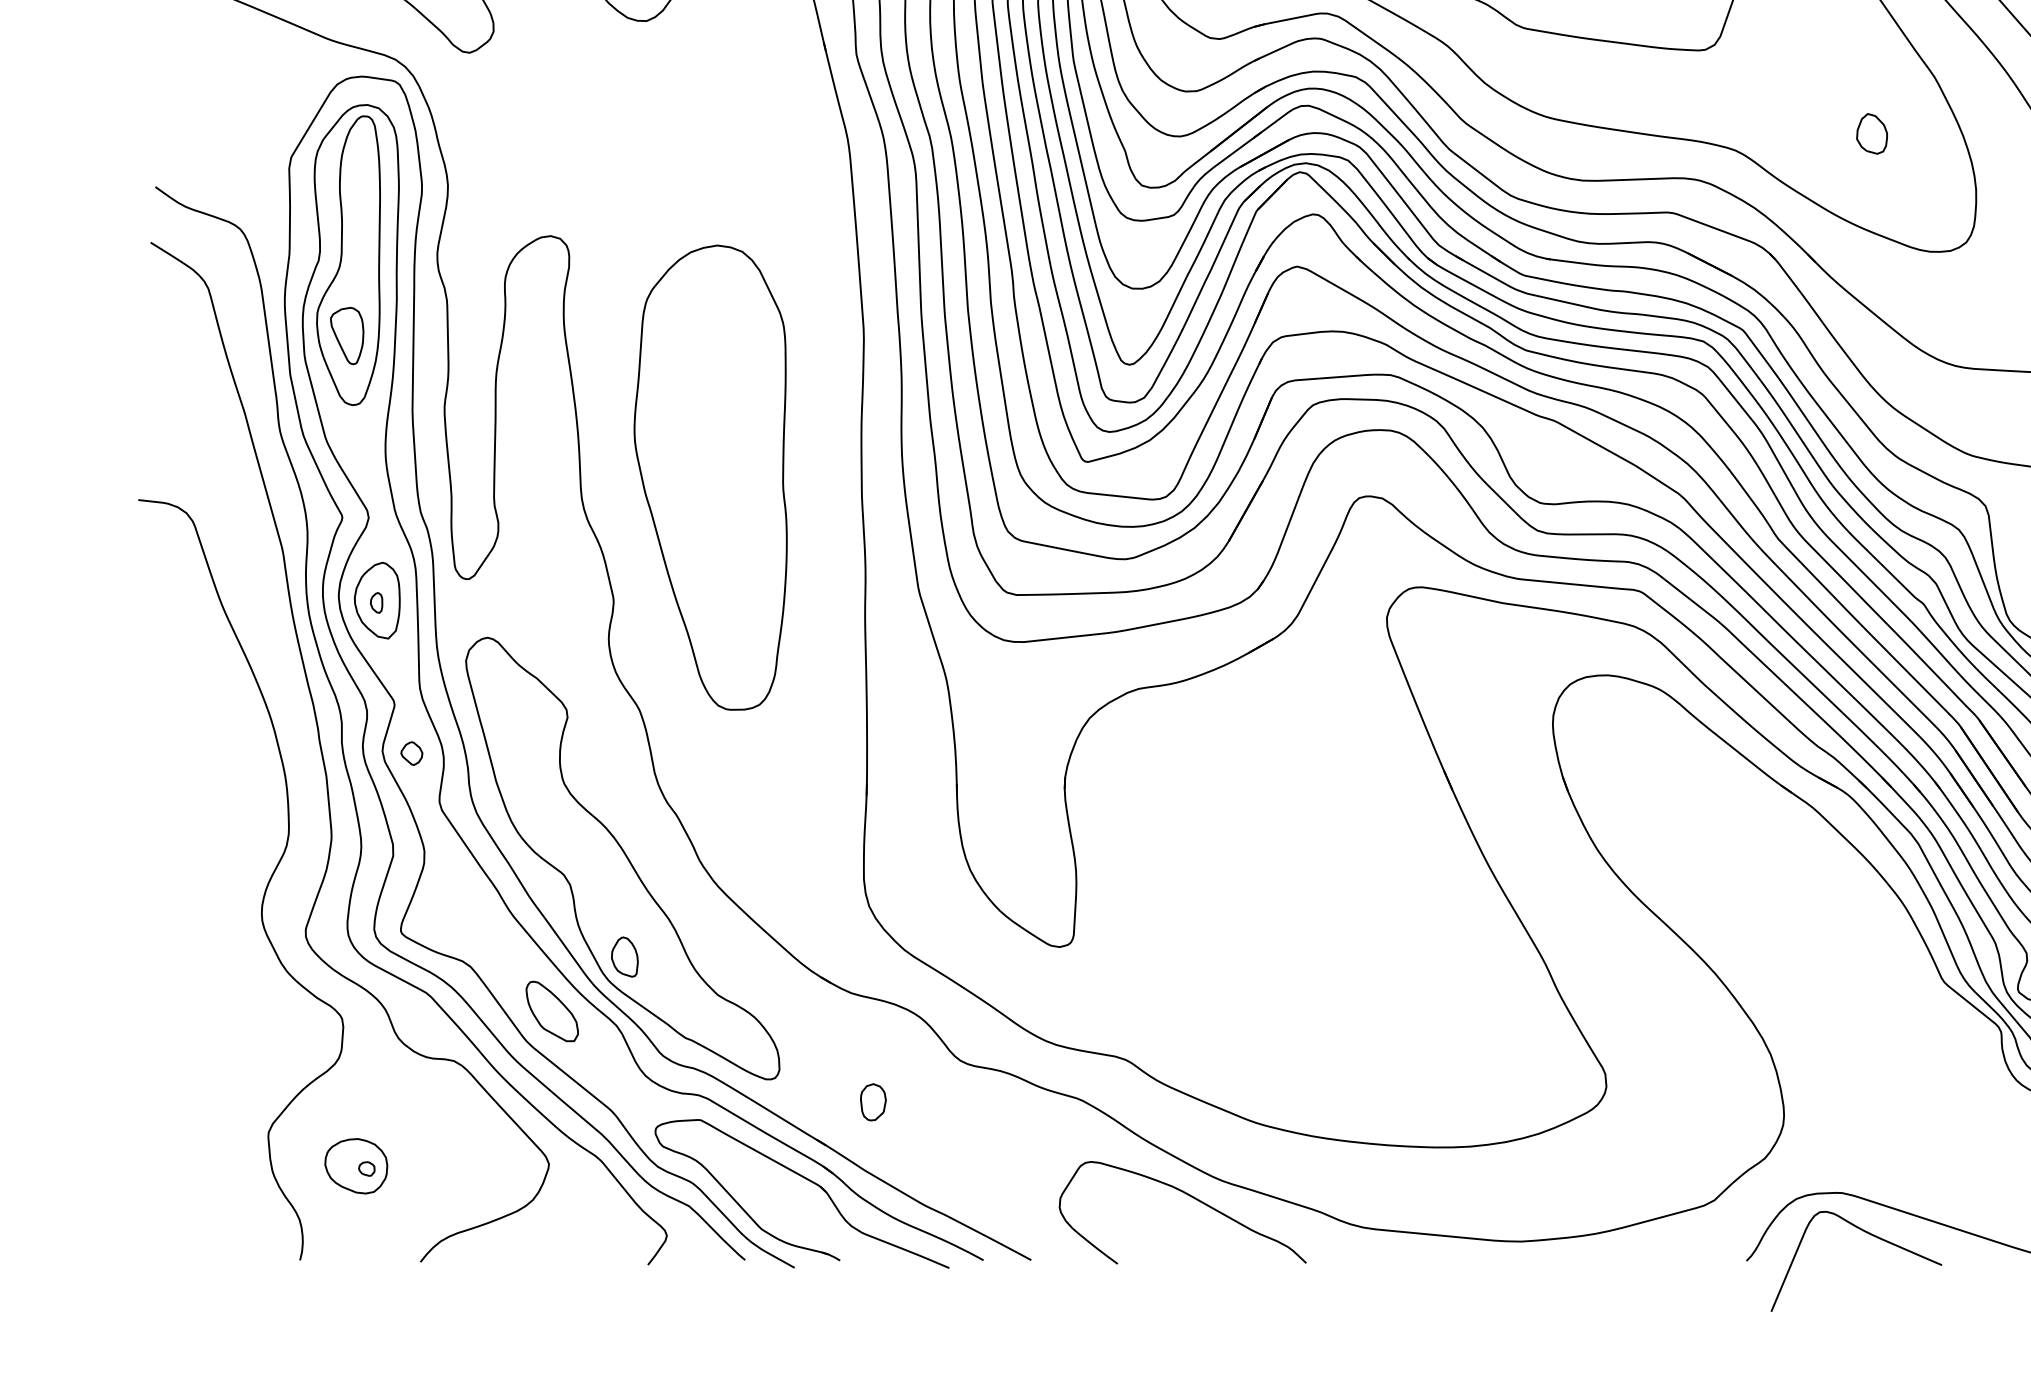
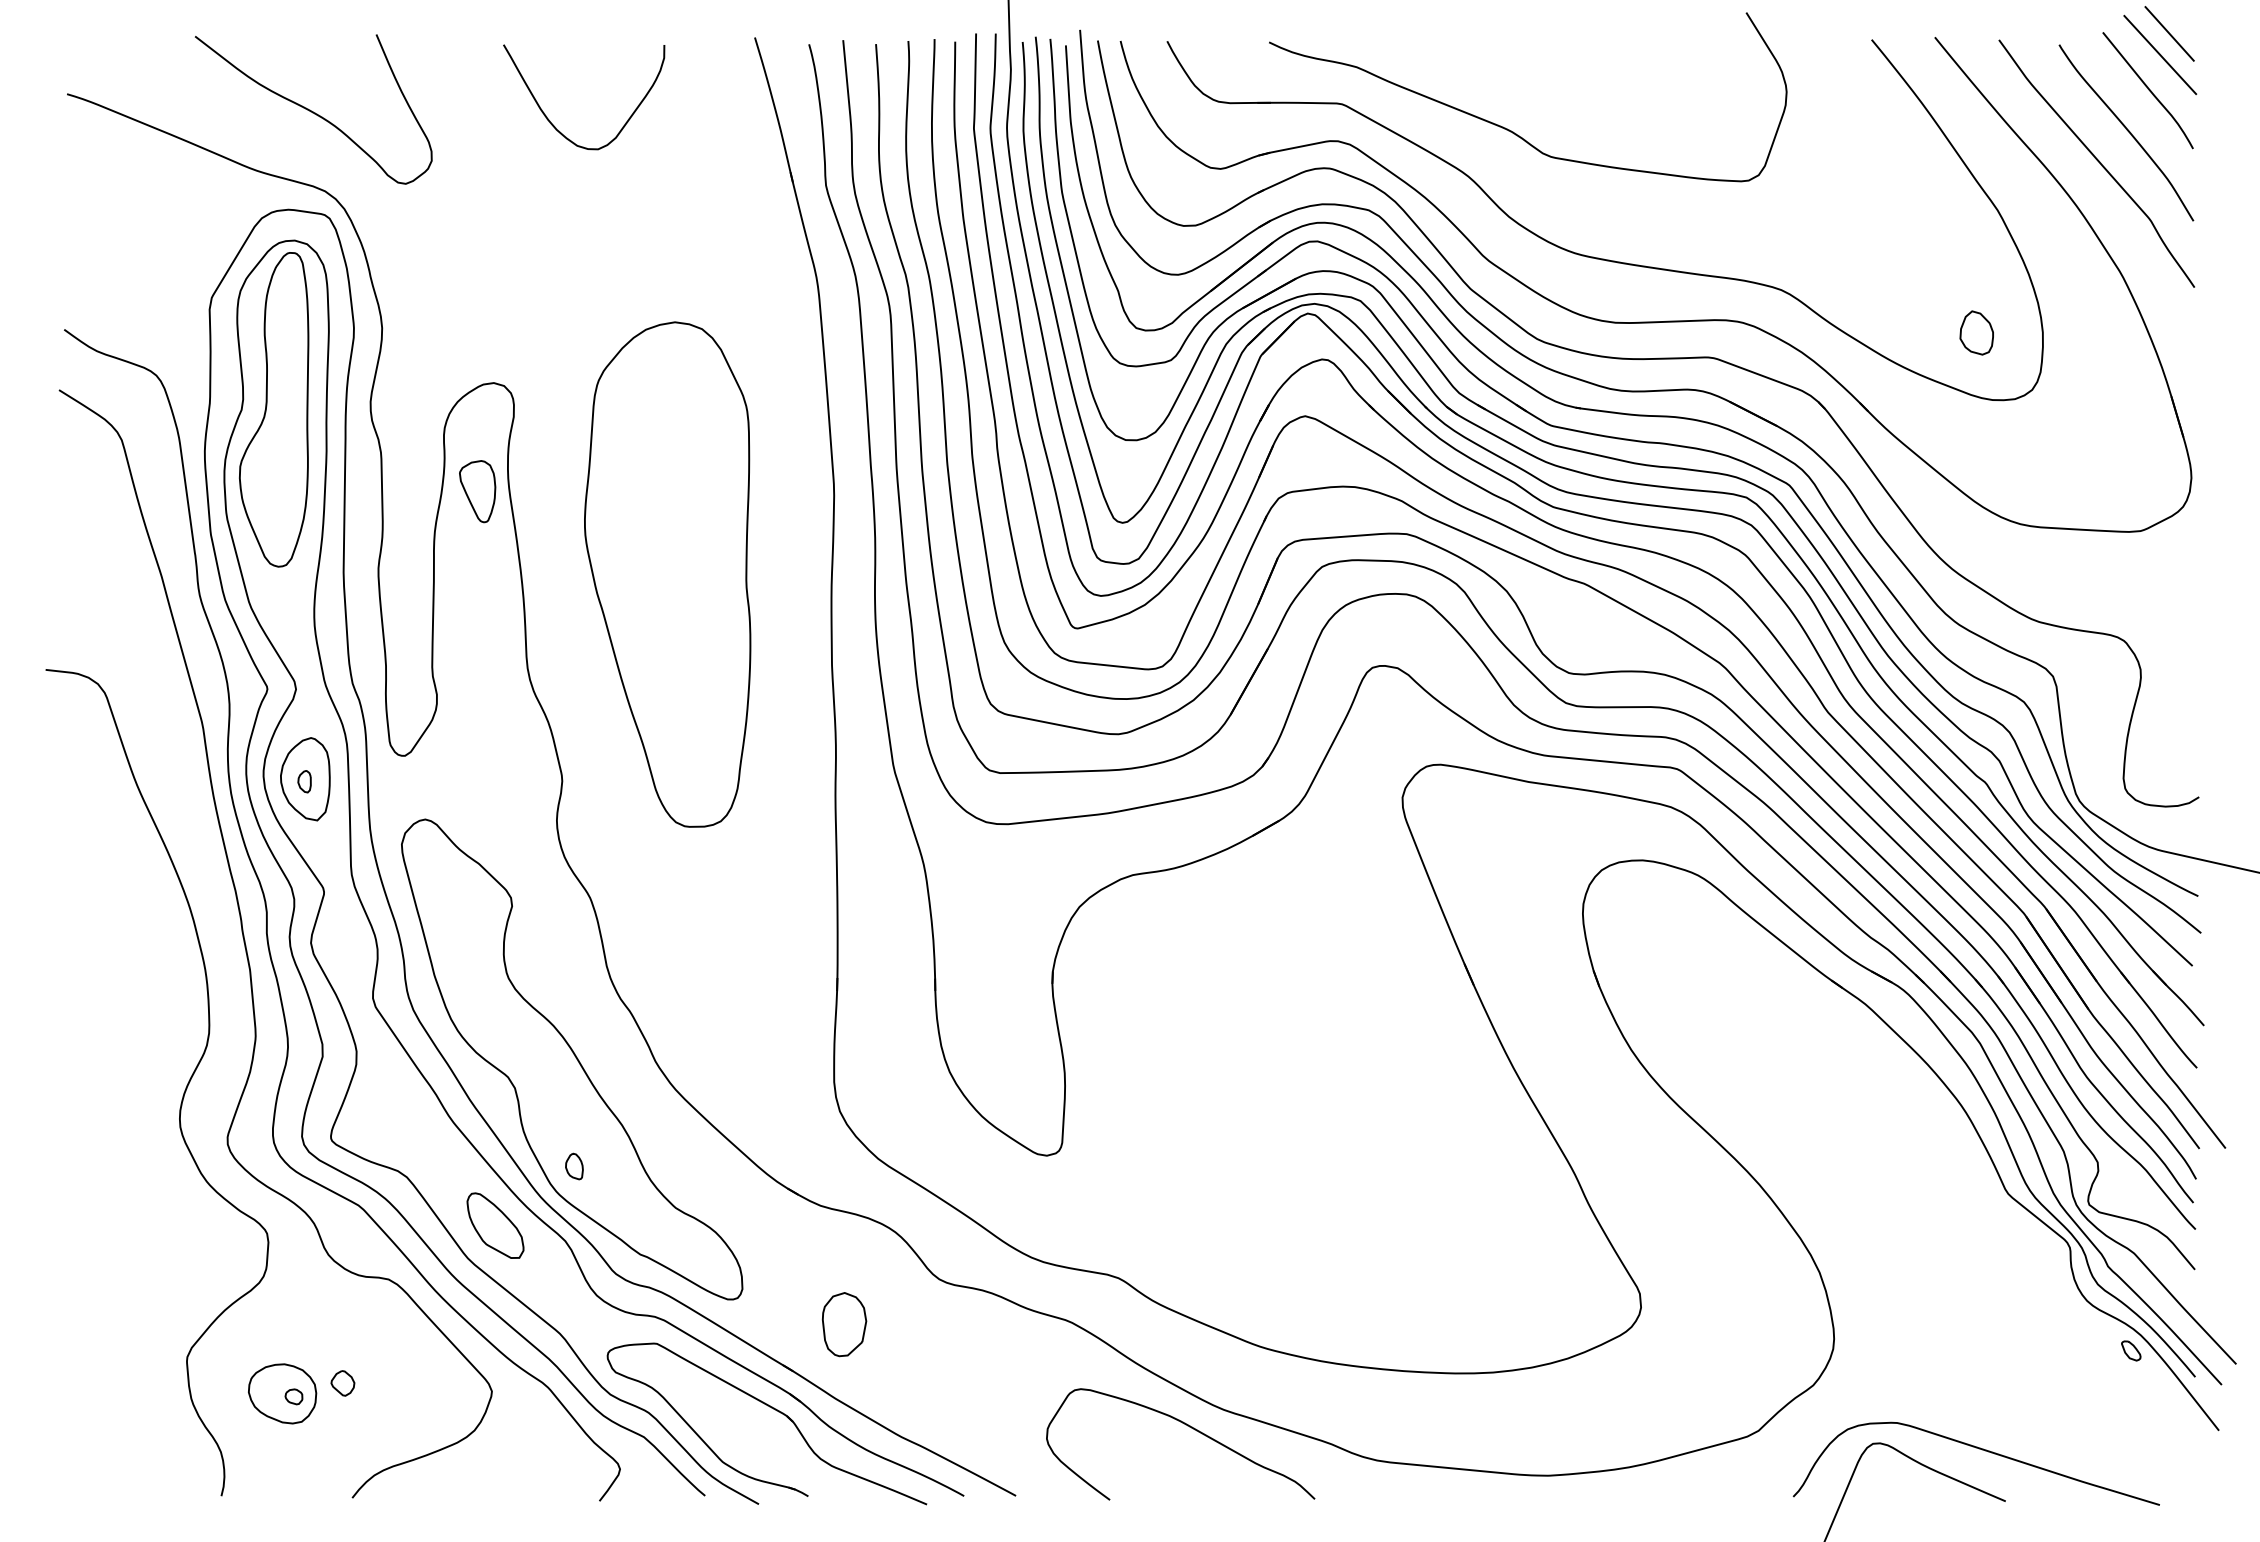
part: (1871, 133) -> (1976, 332), moved
part: (347, 335) -> (477, 491), moved
part: (710, 477) -> (667, 574), moved
part: (411, 753) -> (342, 1383), moved
part: (624, 957) -> (574, 1166), size x0.6
part: (873, 1101) -> (844, 1323), size x1.6

